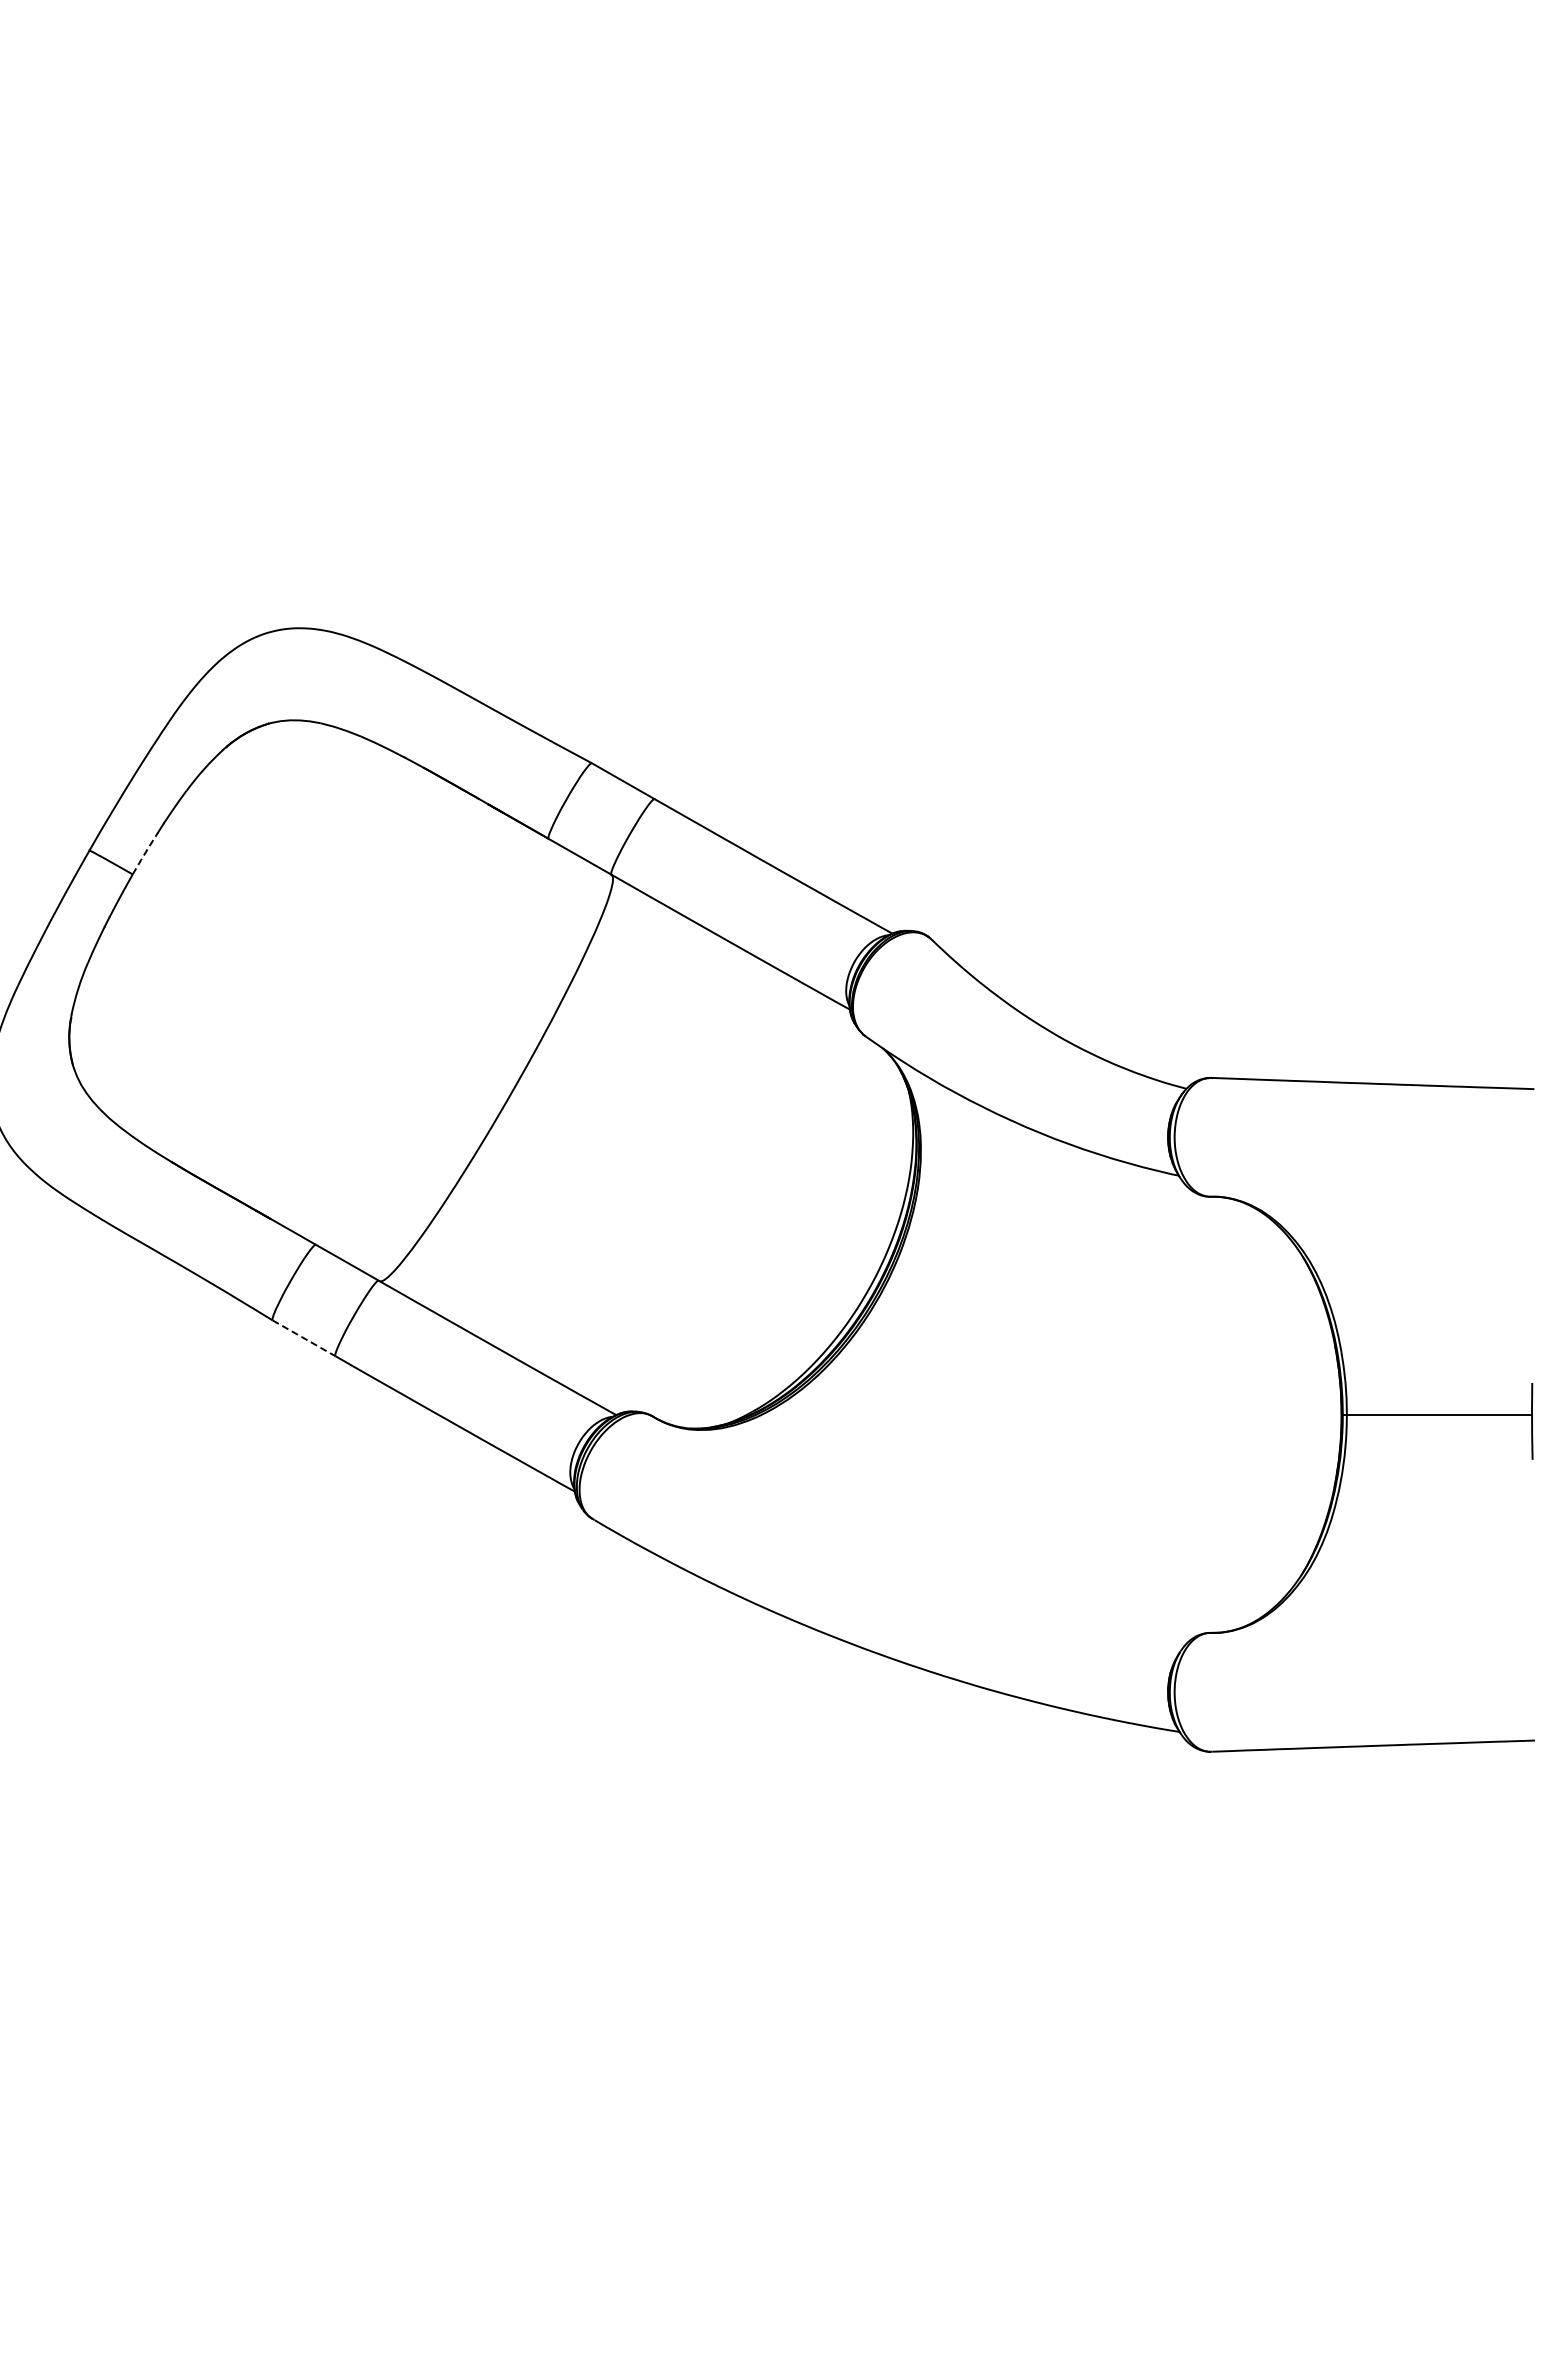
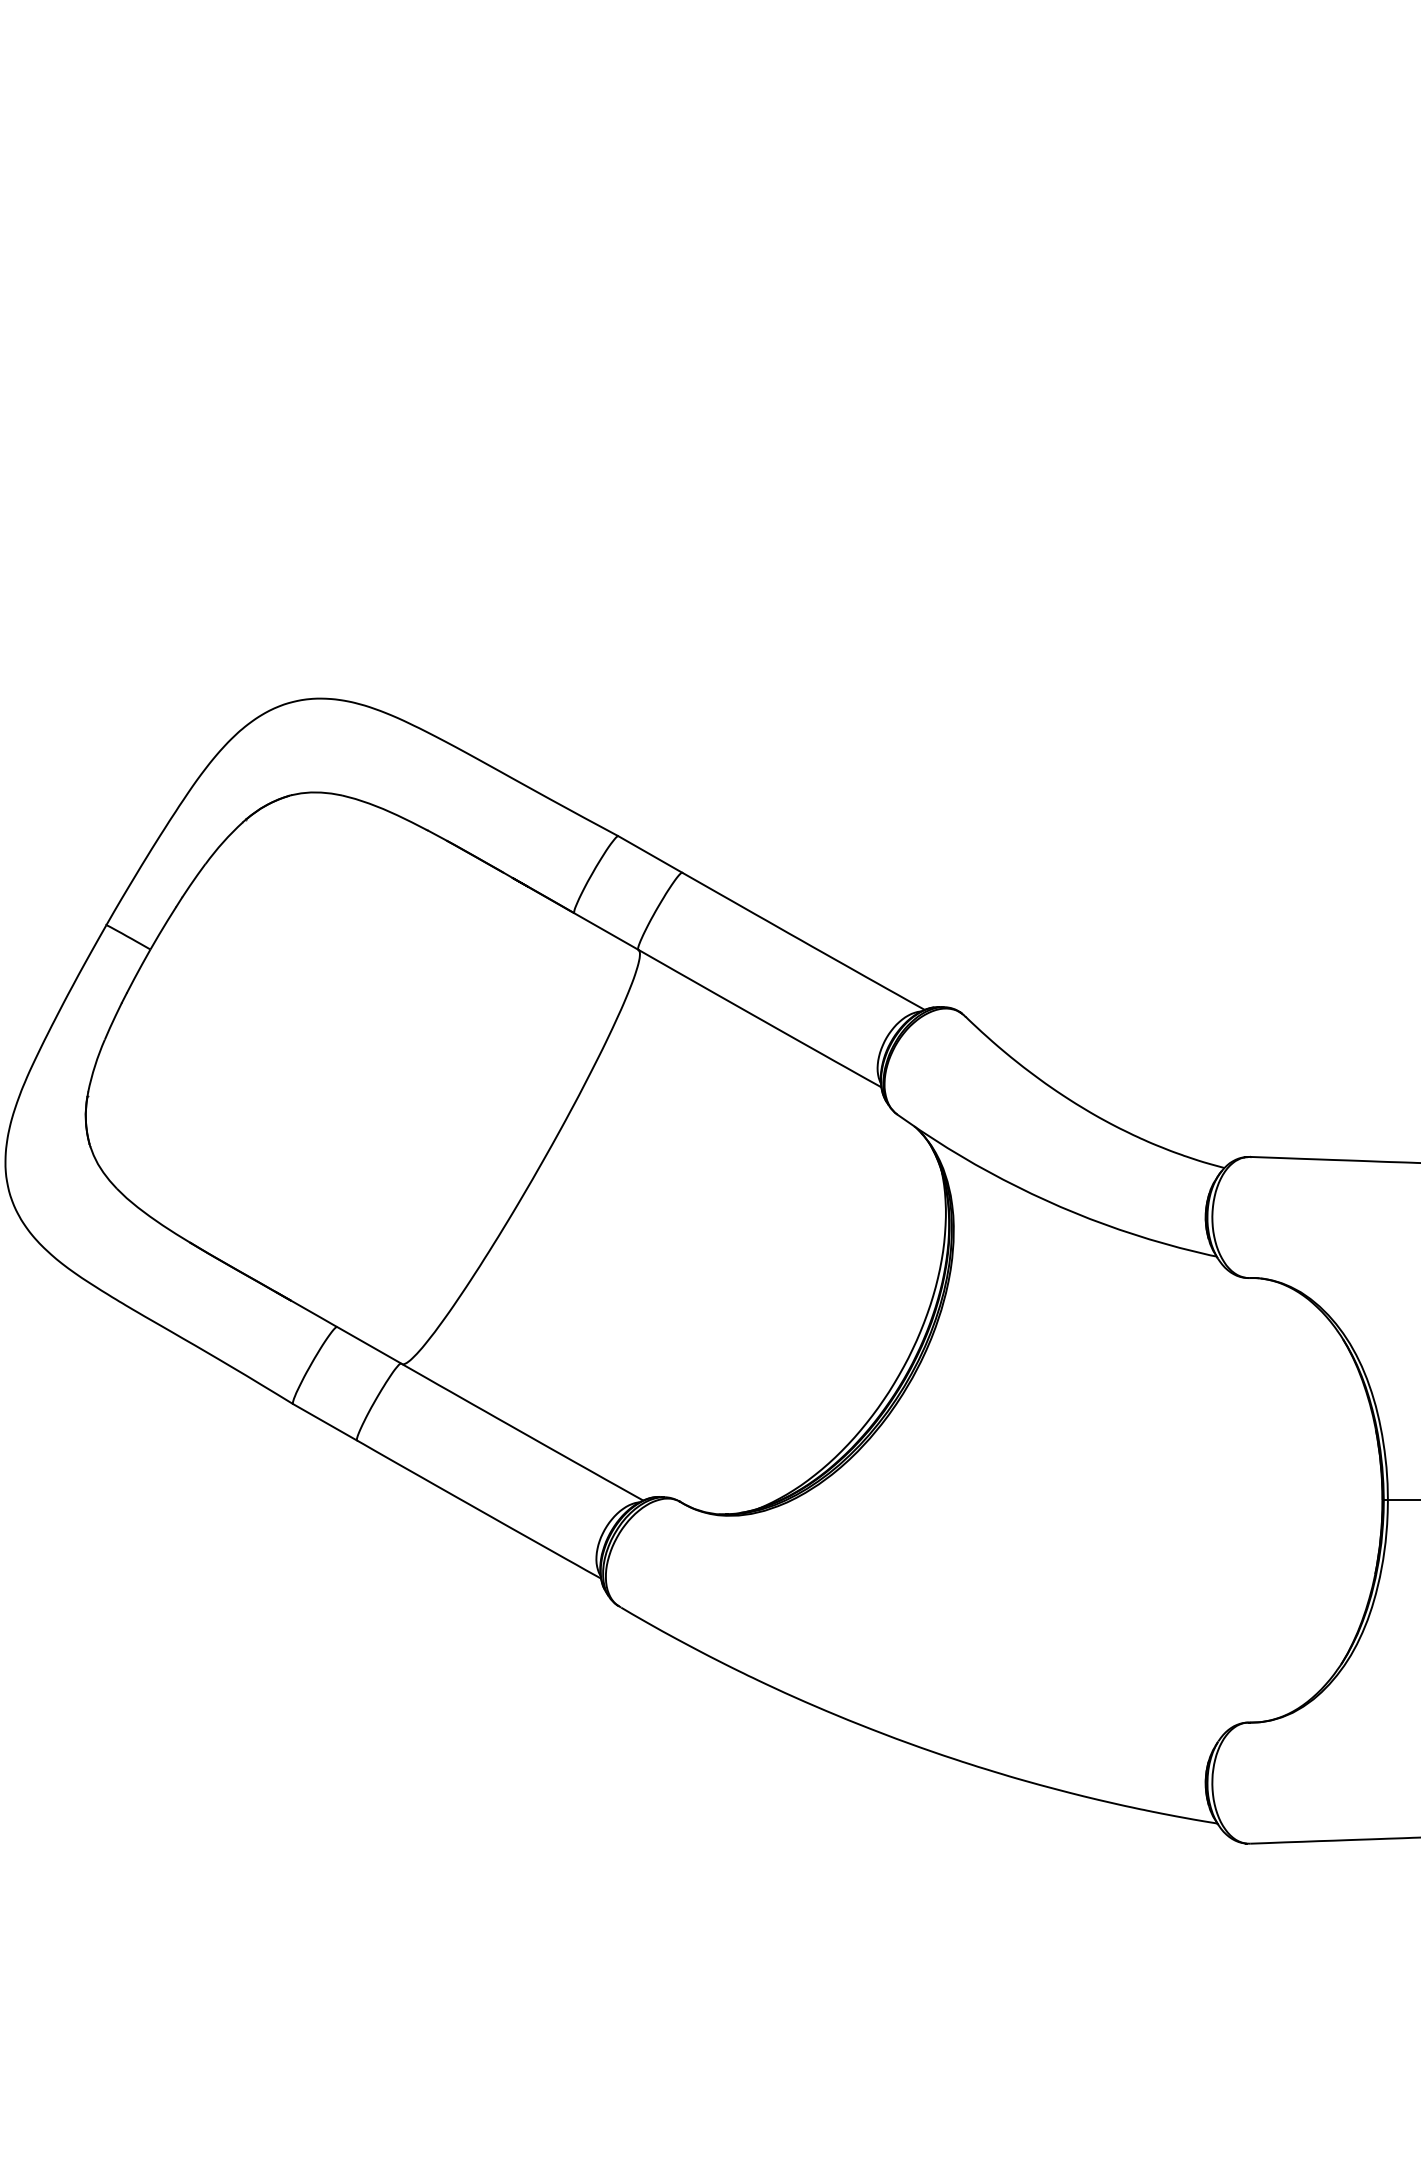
line: (145, 853) -> (163, 928), dashed -> solid
line: (304, 1338) -> (325, 1422), dashed -> solid

